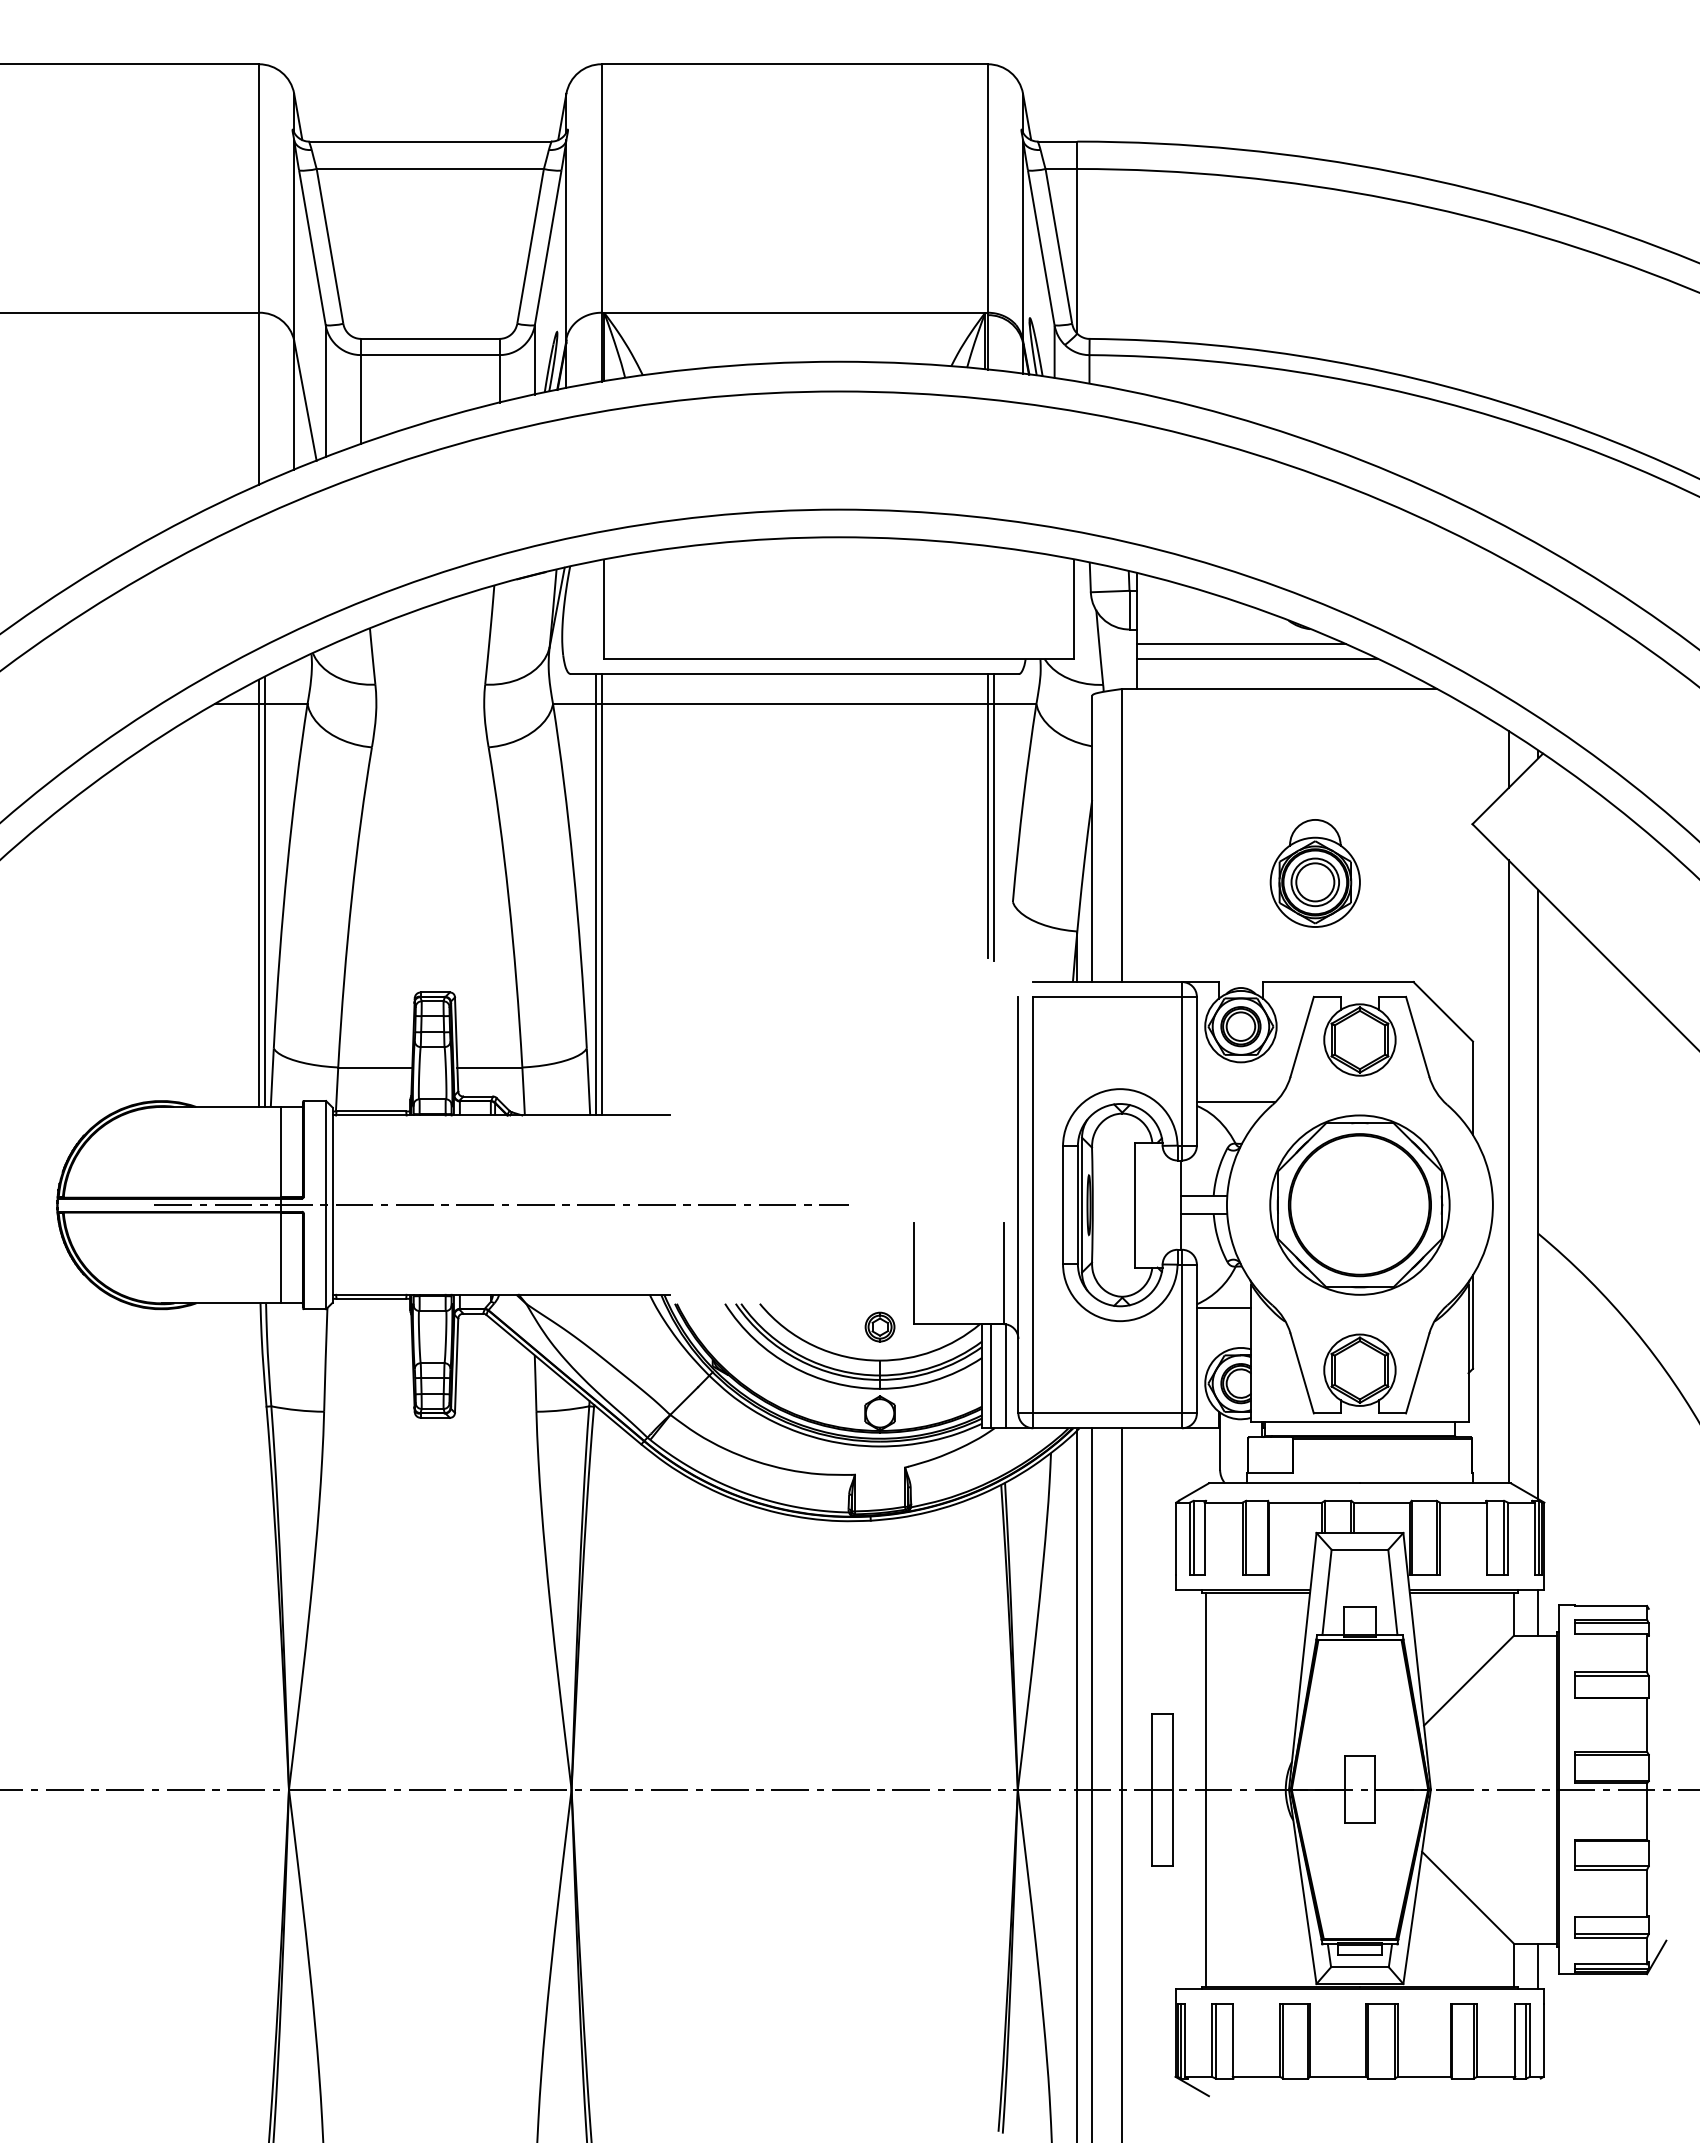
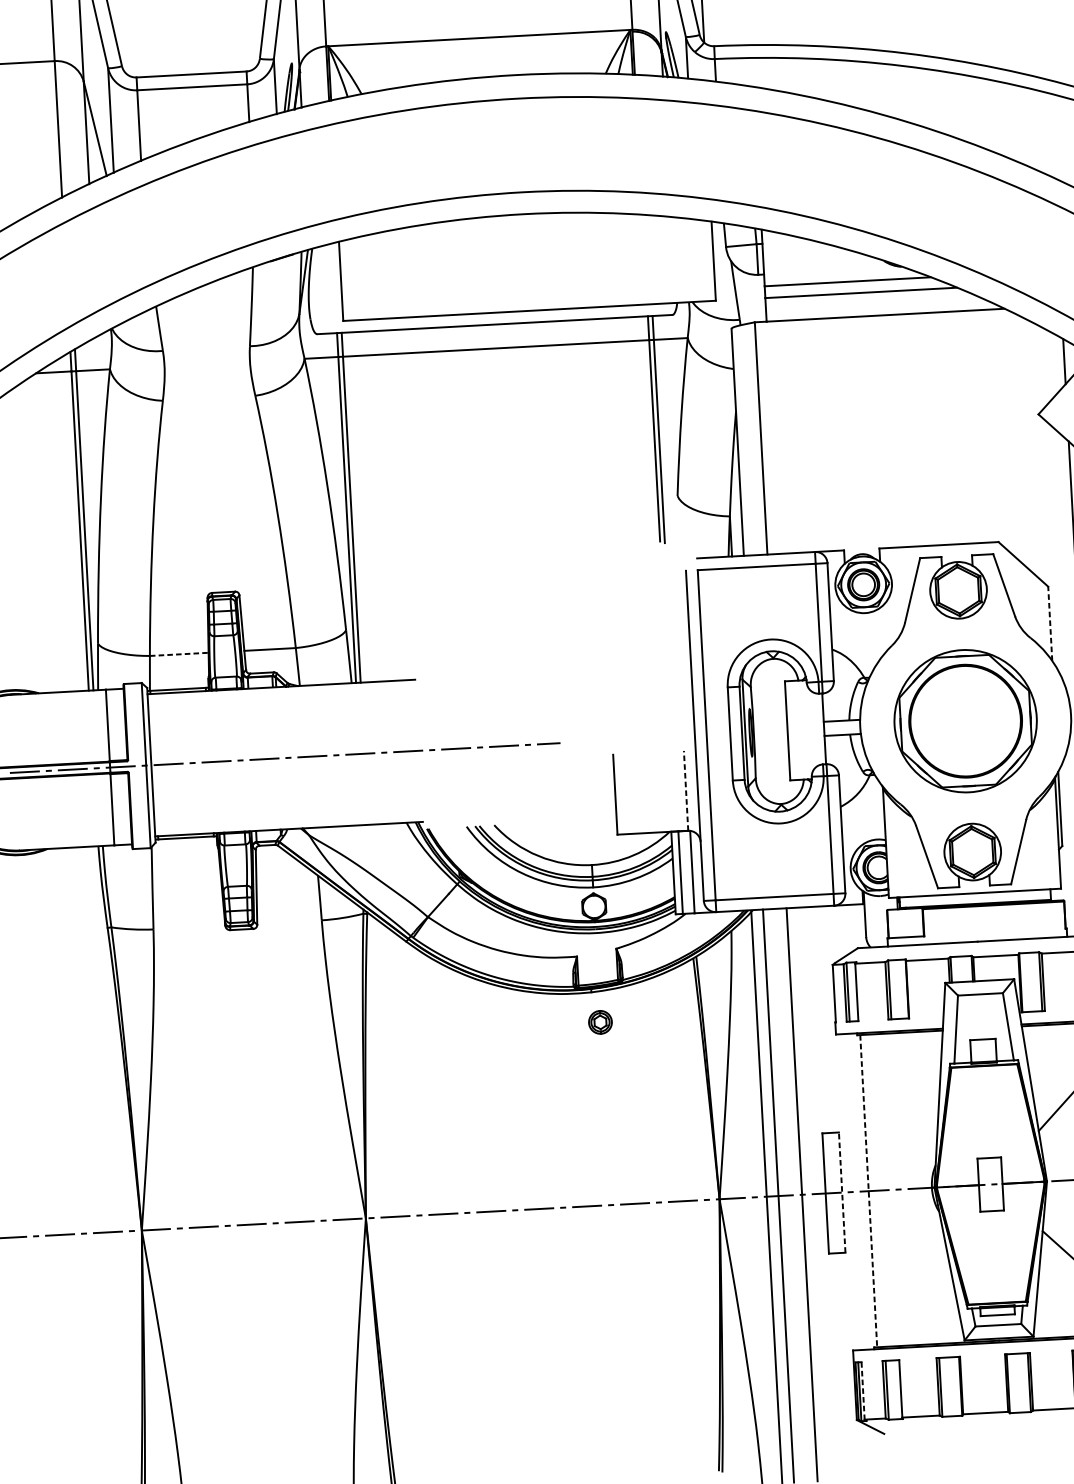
part: (1314, 873) -> (915, 460), removed
line: (375, 1067) -> (179, 654), solid -> dashed
line: (1473, 1088) -> (1050, 623), solid -> dashed
line: (1235, 1102) -> (862, 645), removed
line: (1003, 1273) -> (686, 790), solid -> dashed
line: (1223, 1308) -> (861, 808), removed
part: (879, 1326) -> (600, 1021), moved
line: (1172, 1789) -> (842, 1192), solid -> dashed
line: (1206, 1789) -> (869, 1190), solid -> dashed
line: (1185, 2041) -> (863, 1391), solid -> dashed

